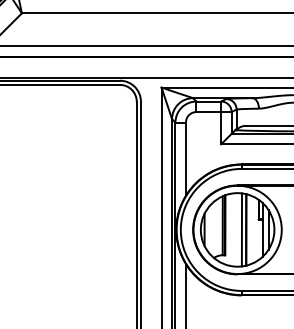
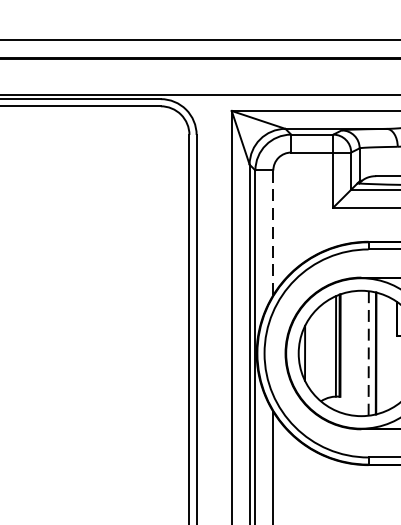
line: (185, 159) -> (272, 233), solid -> dashed
line: (241, 229) -> (367, 352), solid -> dashed

